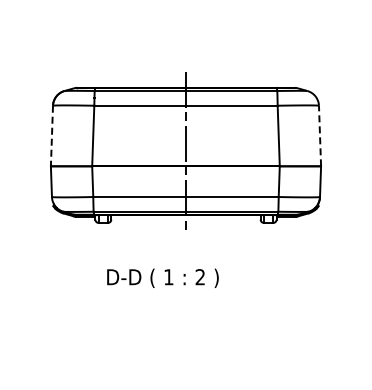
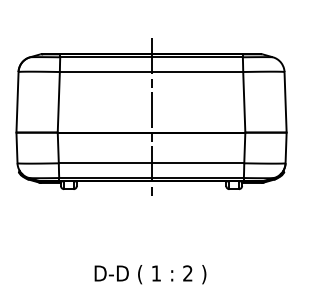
line: (320, 135) -> (286, 101), dashed -> solid
line: (51, 136) -> (17, 102), dashed -> solid
text: (162, 277) -> (150, 273), moved

